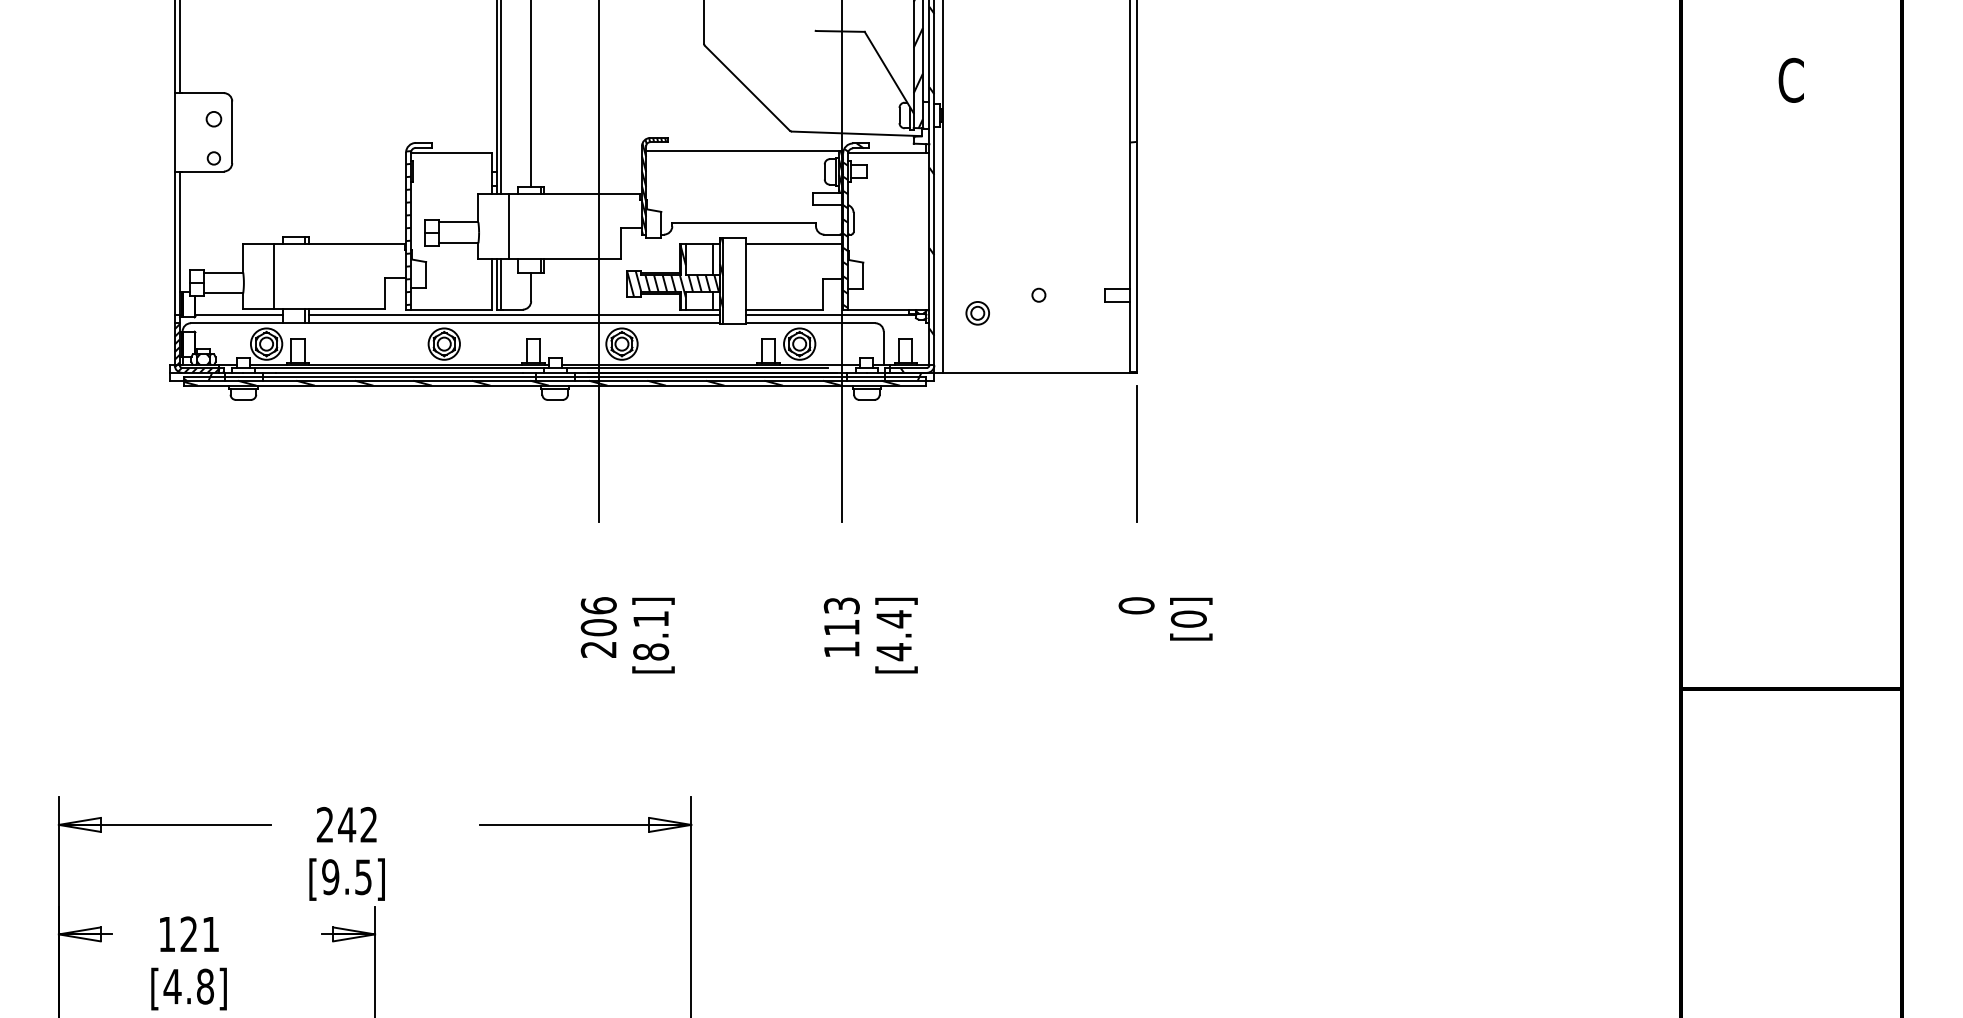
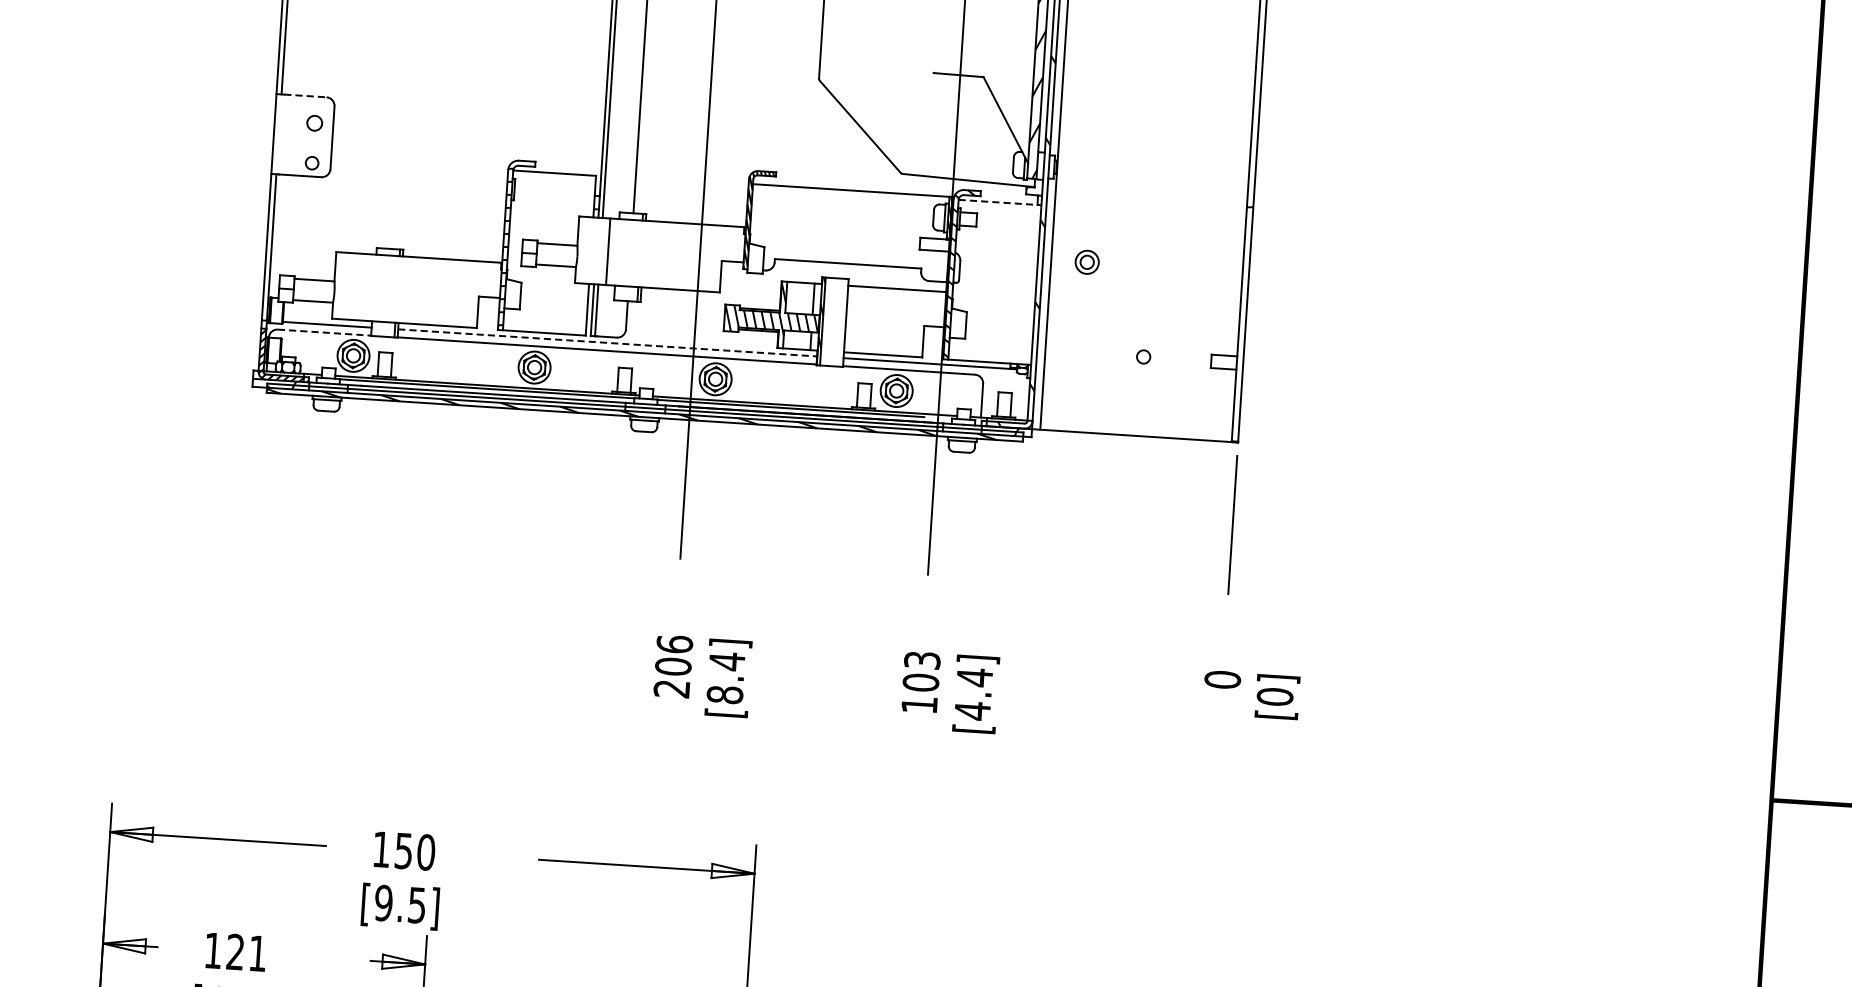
line: (203, 93) -> (305, 96), solid -> dashed
line: (888, 153) -> (999, 202), solid -> dashed
line: (273, 276) -> (365, 287), removed
part: (977, 313) -> (1086, 262), moved
line: (514, 315) -> (608, 343), solid -> dashed
line: (236, 323) -> (324, 332), solid -> dashed
text: (650, 619) -> (726, 661), [8.1] -> [8.4]
text: (841, 627) -> (920, 682), 113 -> 103
text: (347, 824) -> (404, 850), 242 -> 150

